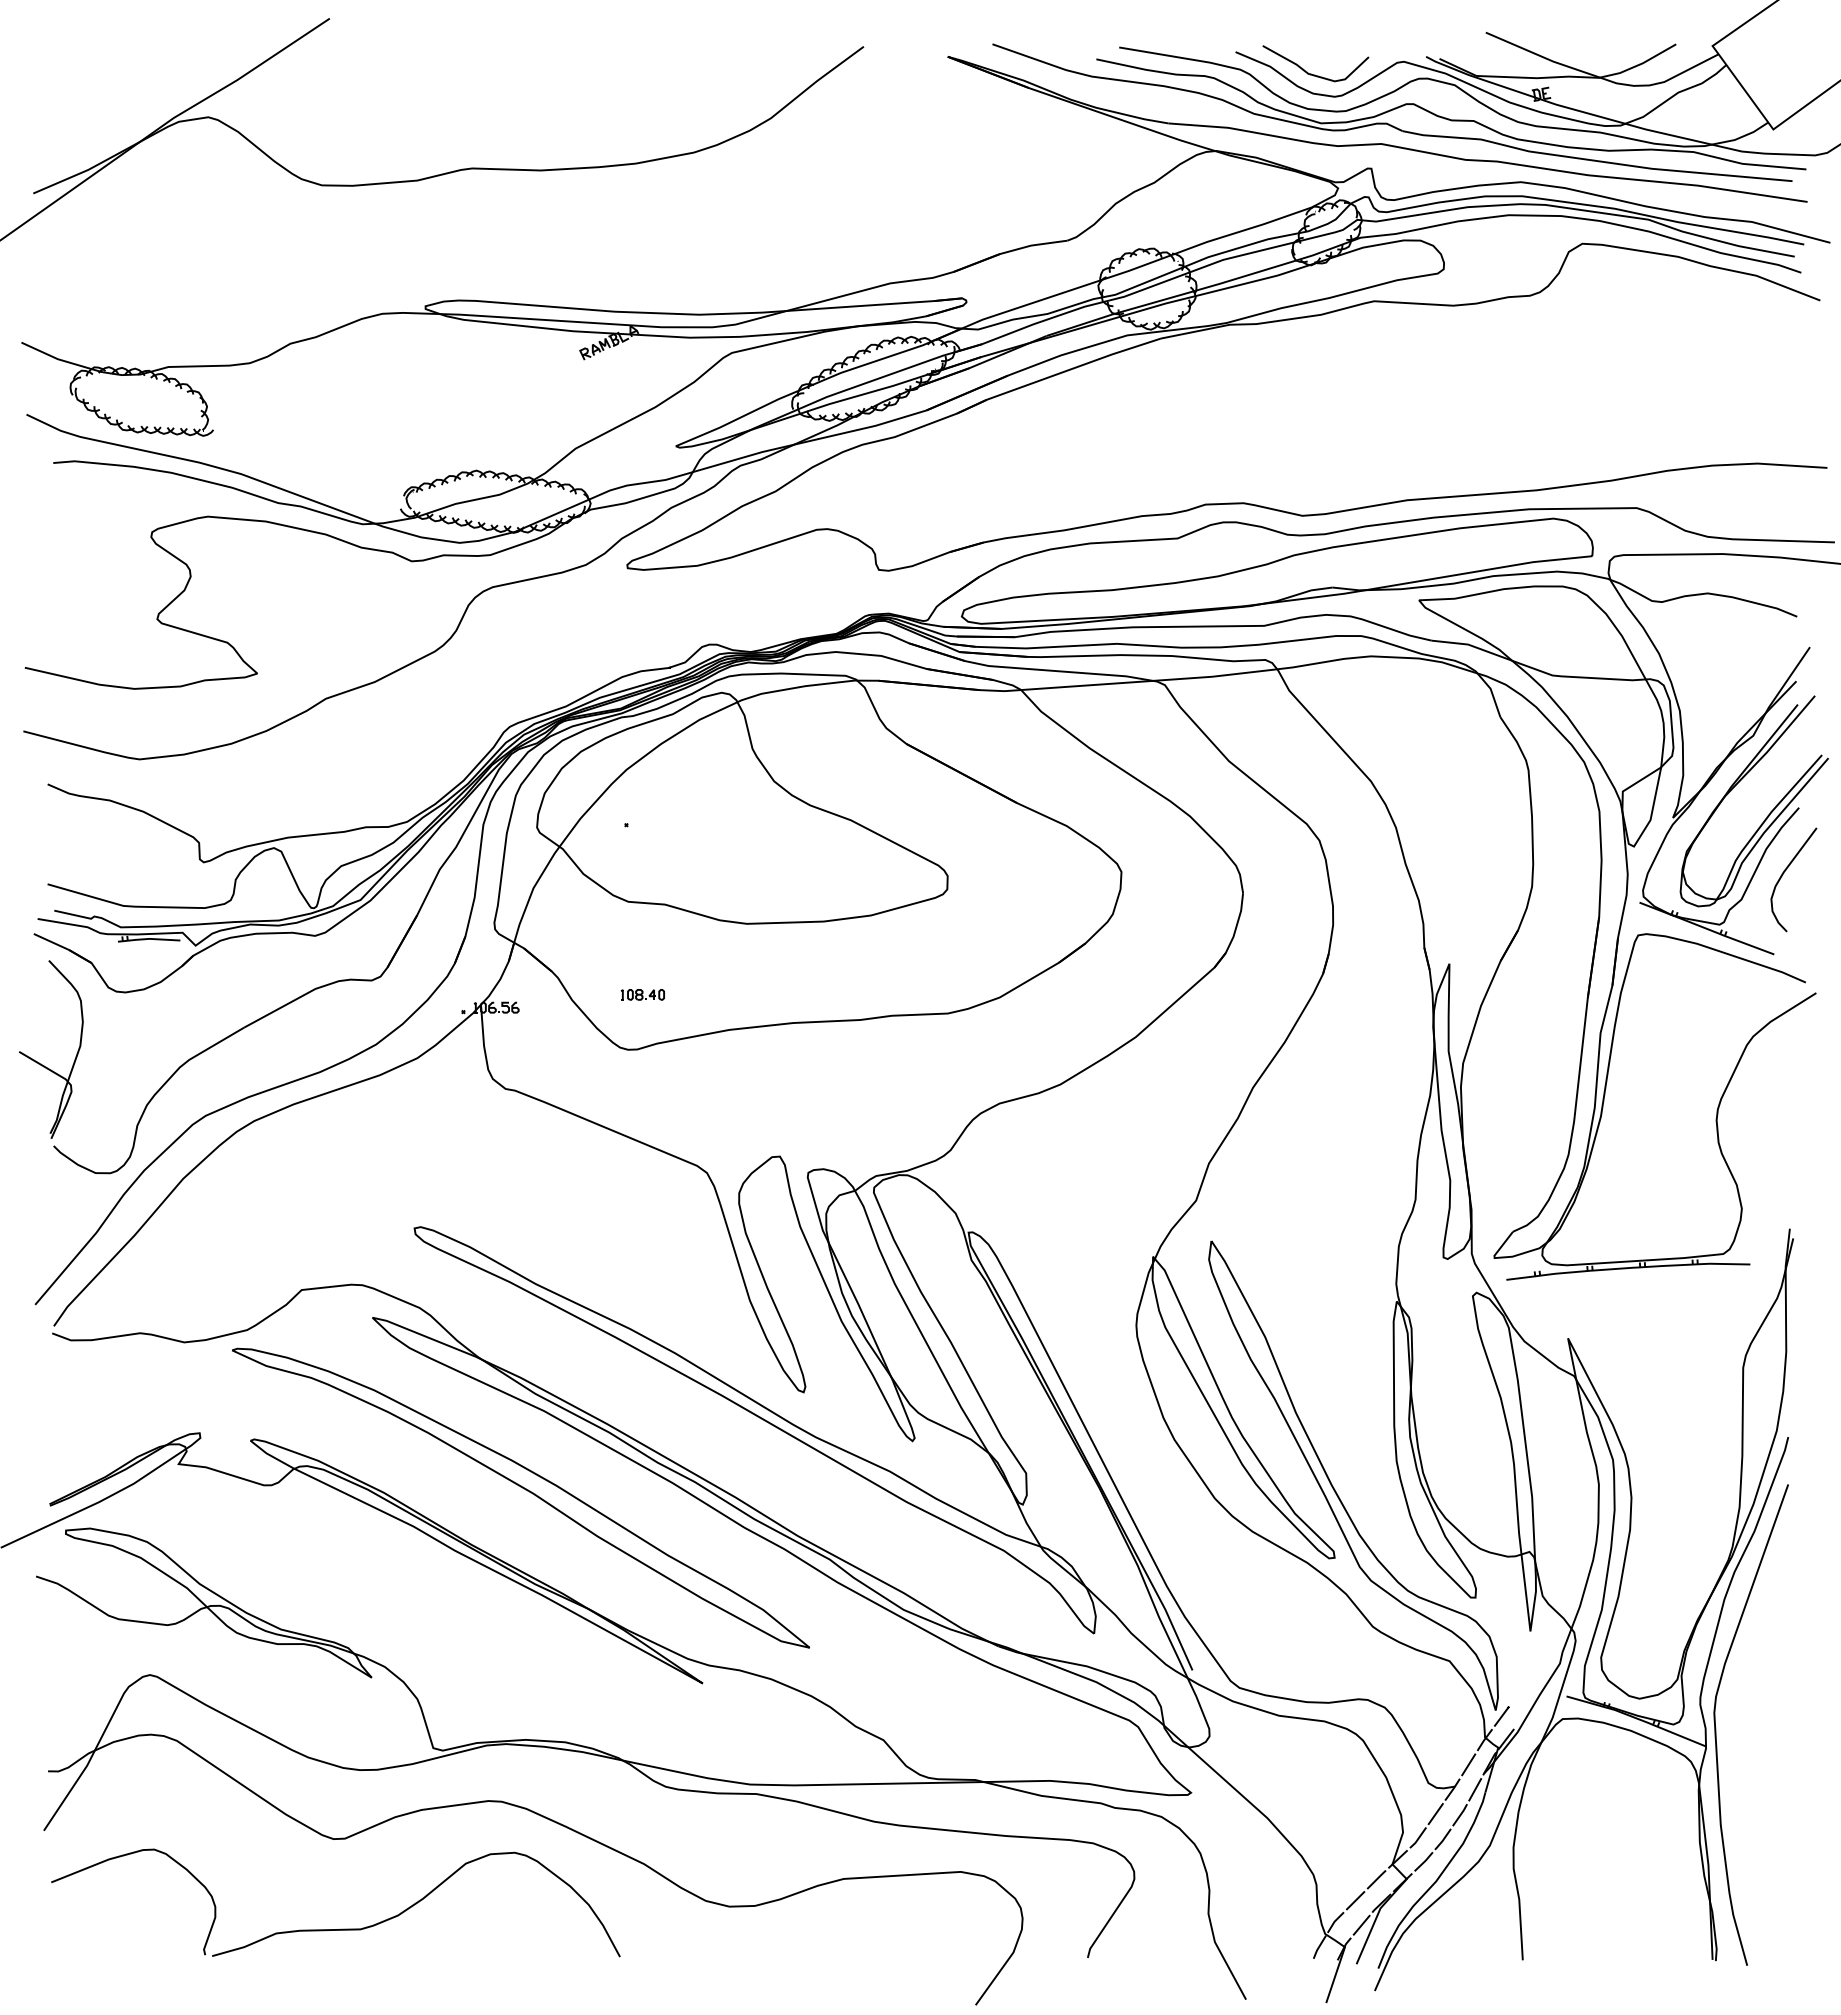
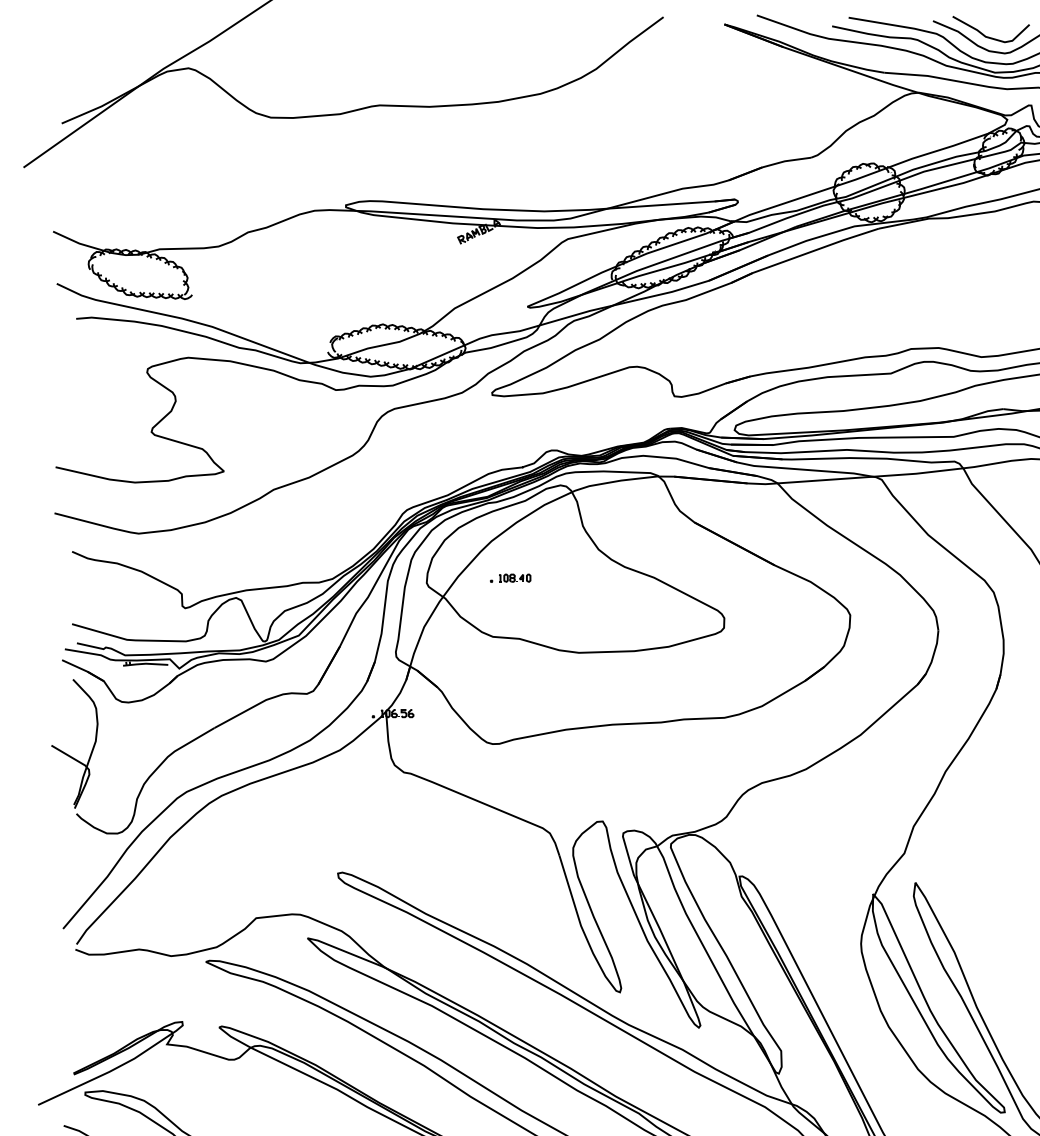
part: (642, 994) -> (514, 577), moved

